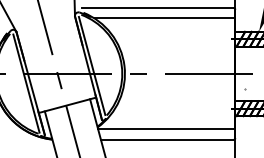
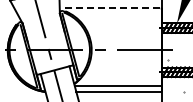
line: (159, 8) -> (113, 8), solid -> dashed
line: (163, 17) -> (116, 14), removed

